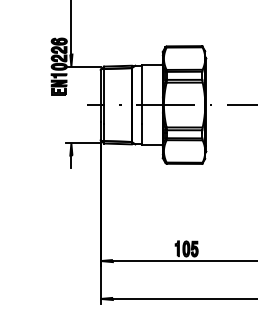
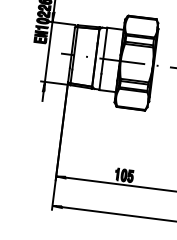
line: (71, 104) -> (48, 51), added

